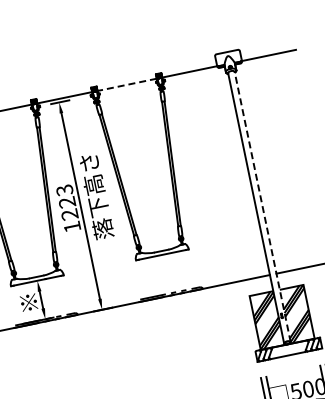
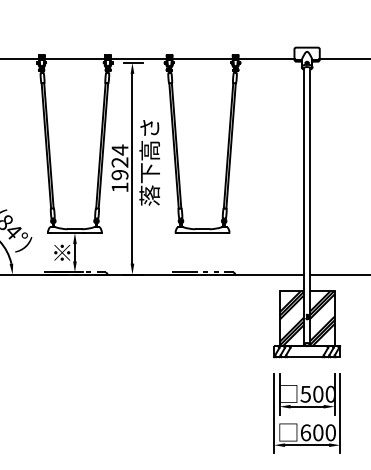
line: (127, 84) -> (202, 59), dashed -> solid
text: (66, 202) -> (119, 162), 1223 -> 1924
line: (262, 206) -> (310, 206), dashed -> solid

